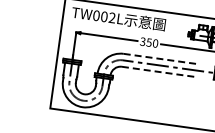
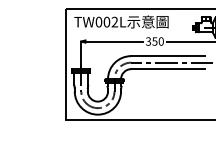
line: (160, 59) -> (168, 56), dashed -> solid
line: (158, 72) -> (168, 69), dashed -> solid

